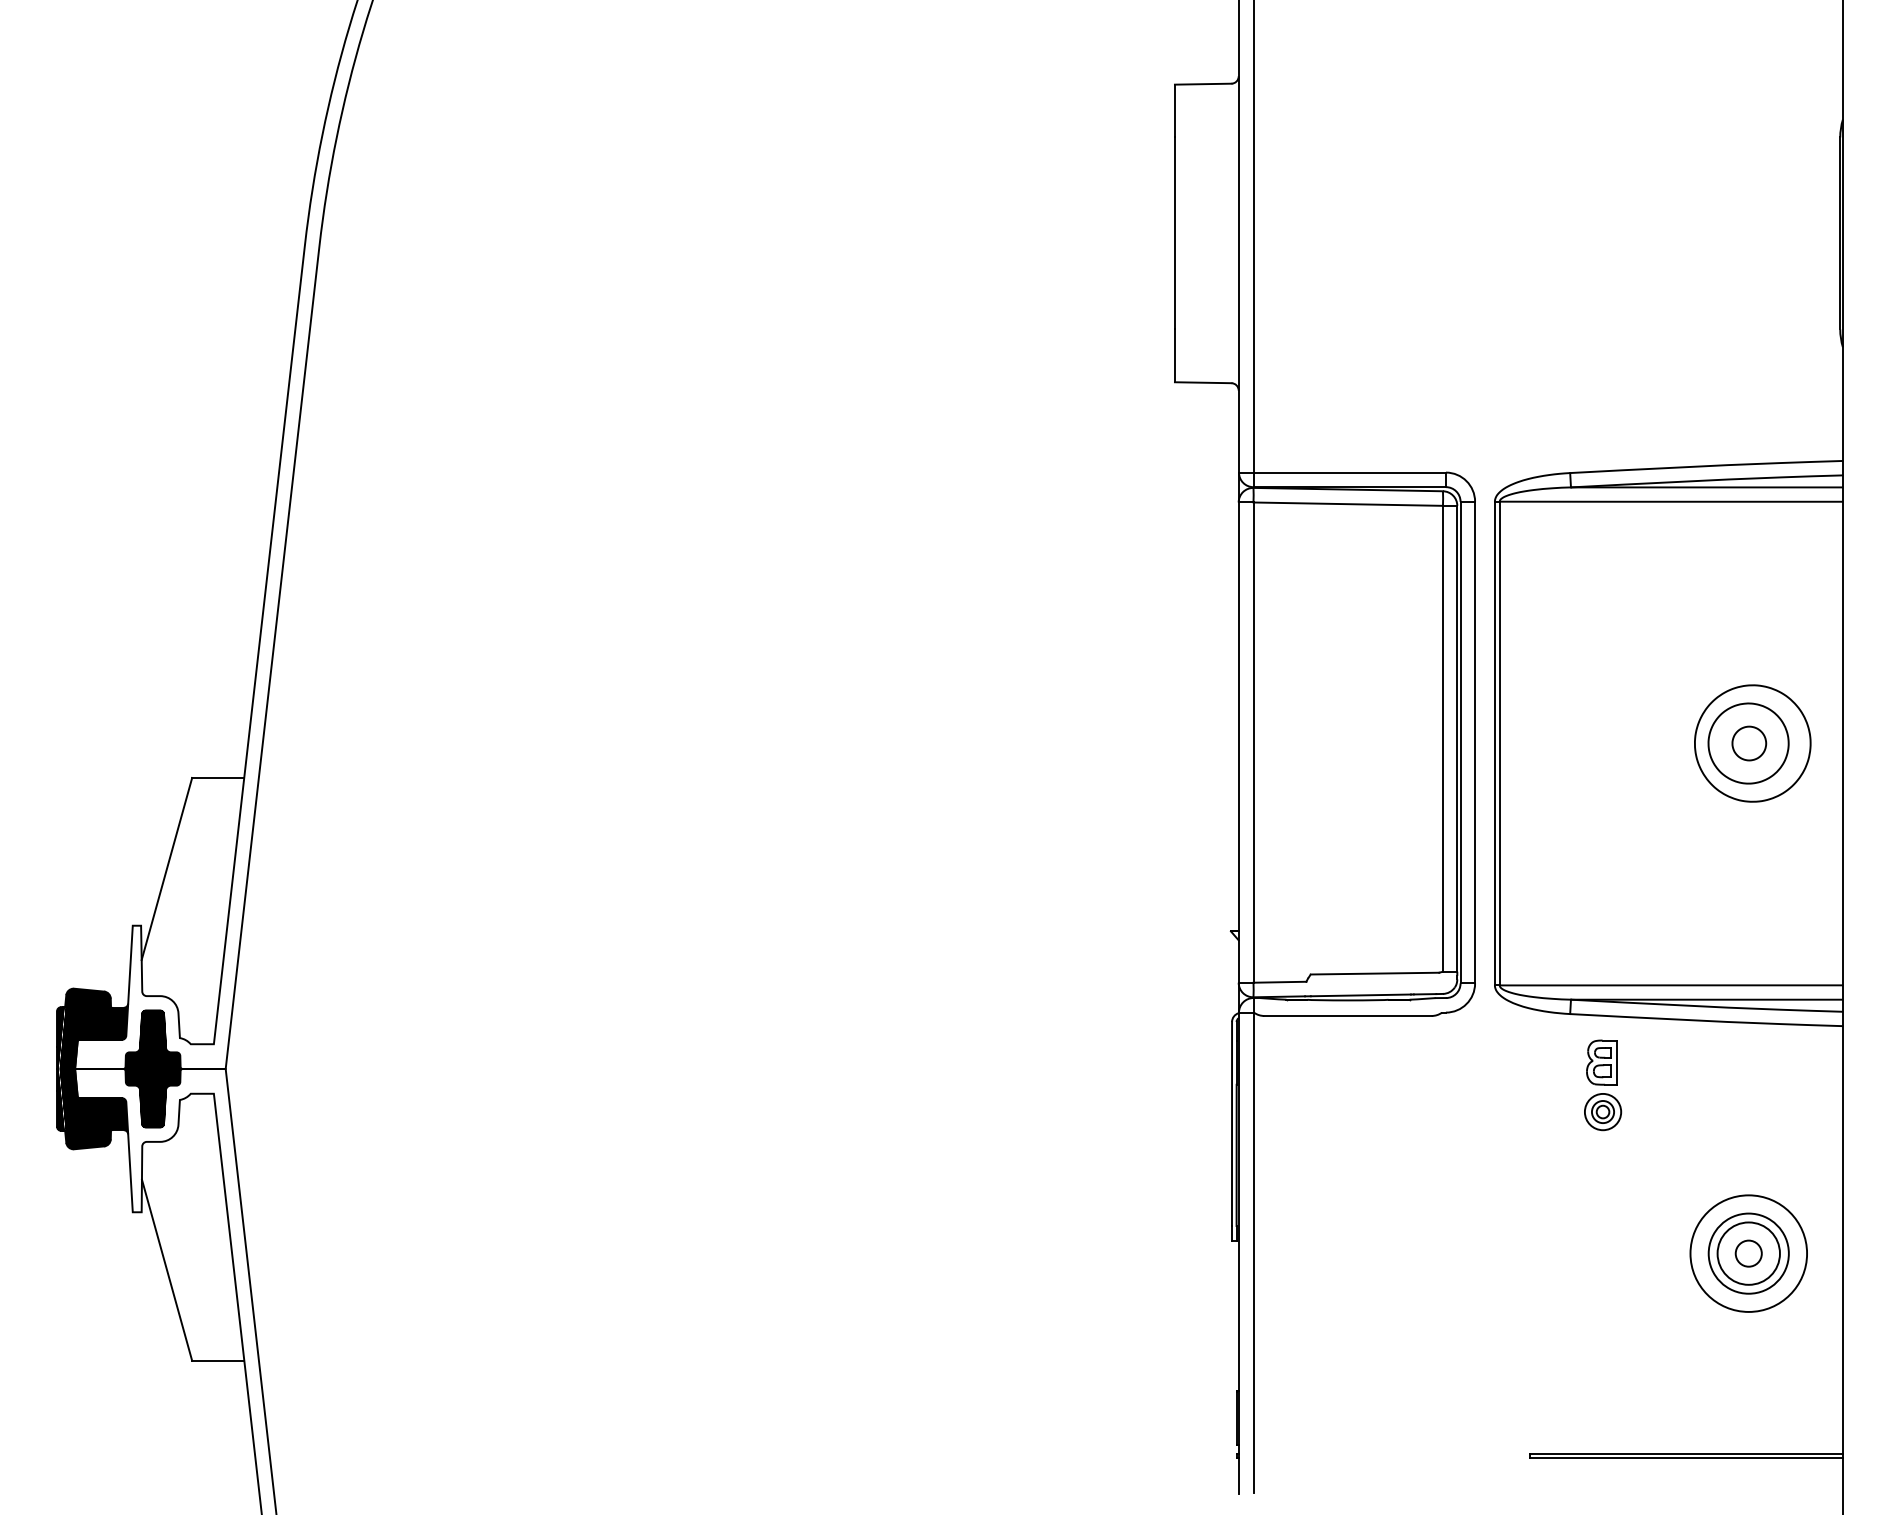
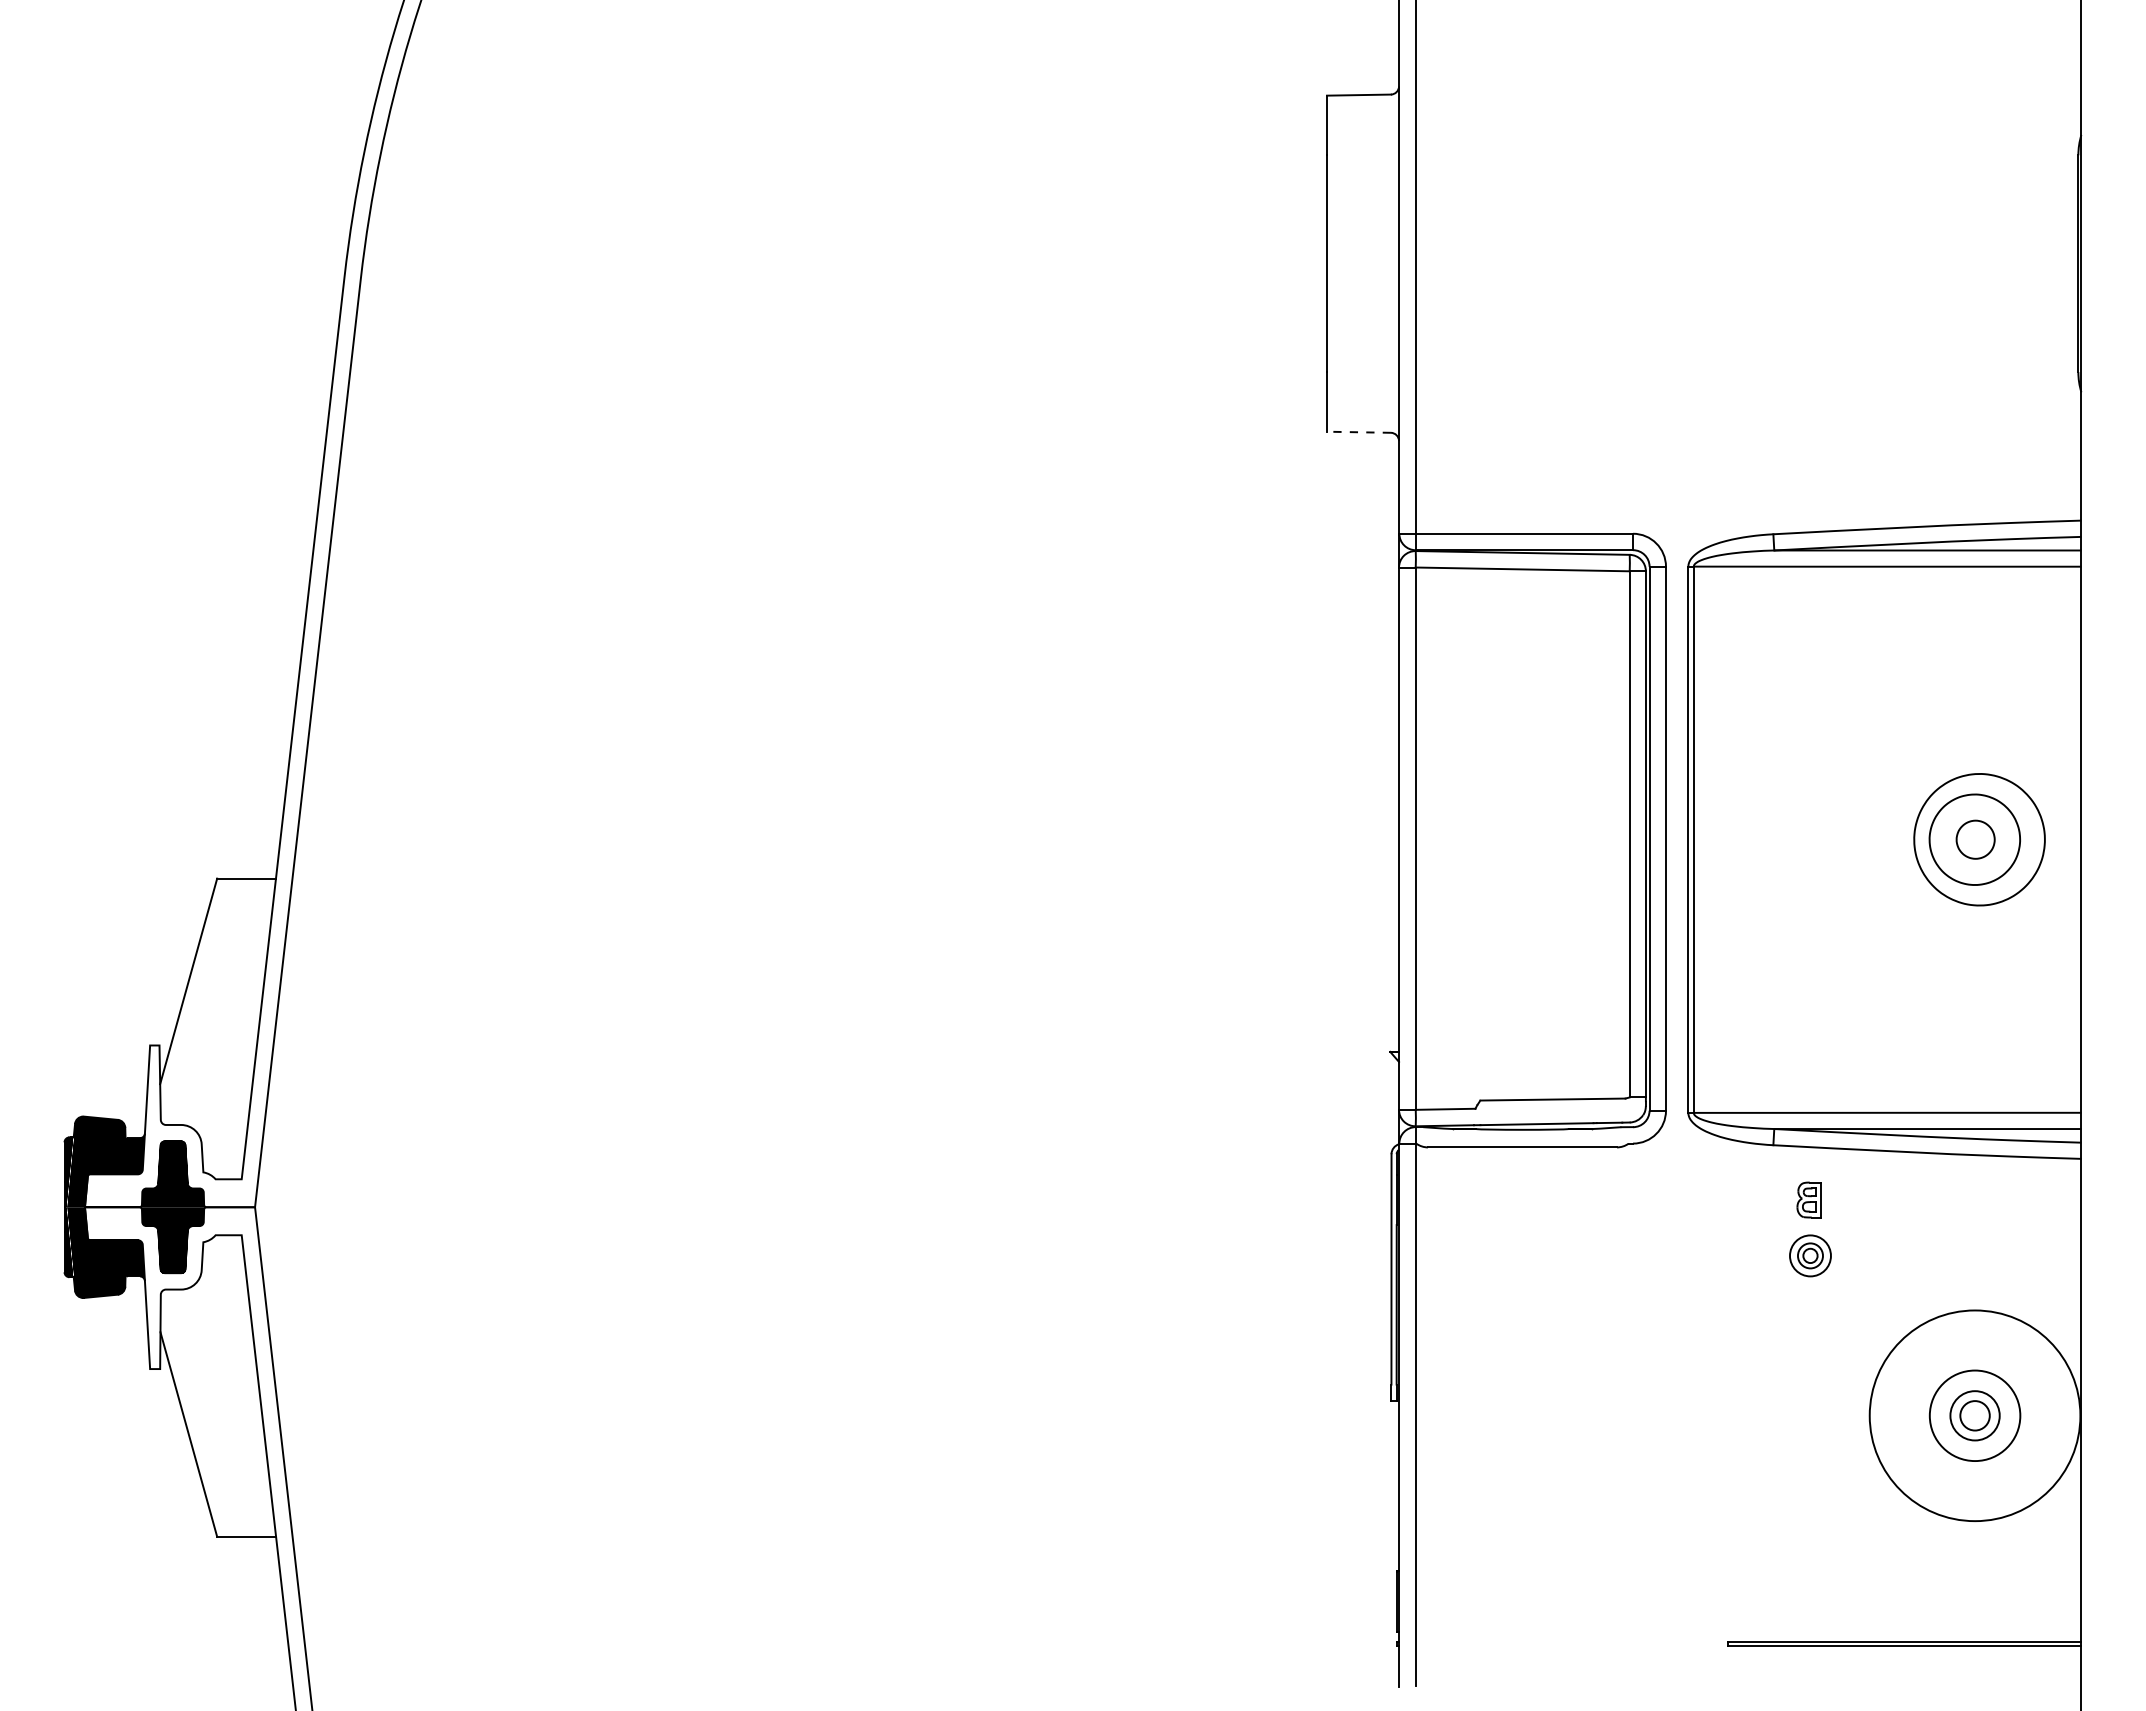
line: (1202, 382) -> (1358, 432), solid -> dashed
part: (1601, 1062) -> (1808, 1199), size x0.7
circle: (1748, 1253) -> (1974, 1415), size x0.7
circle: (1748, 1253) -> (1974, 1415), size x1.6

